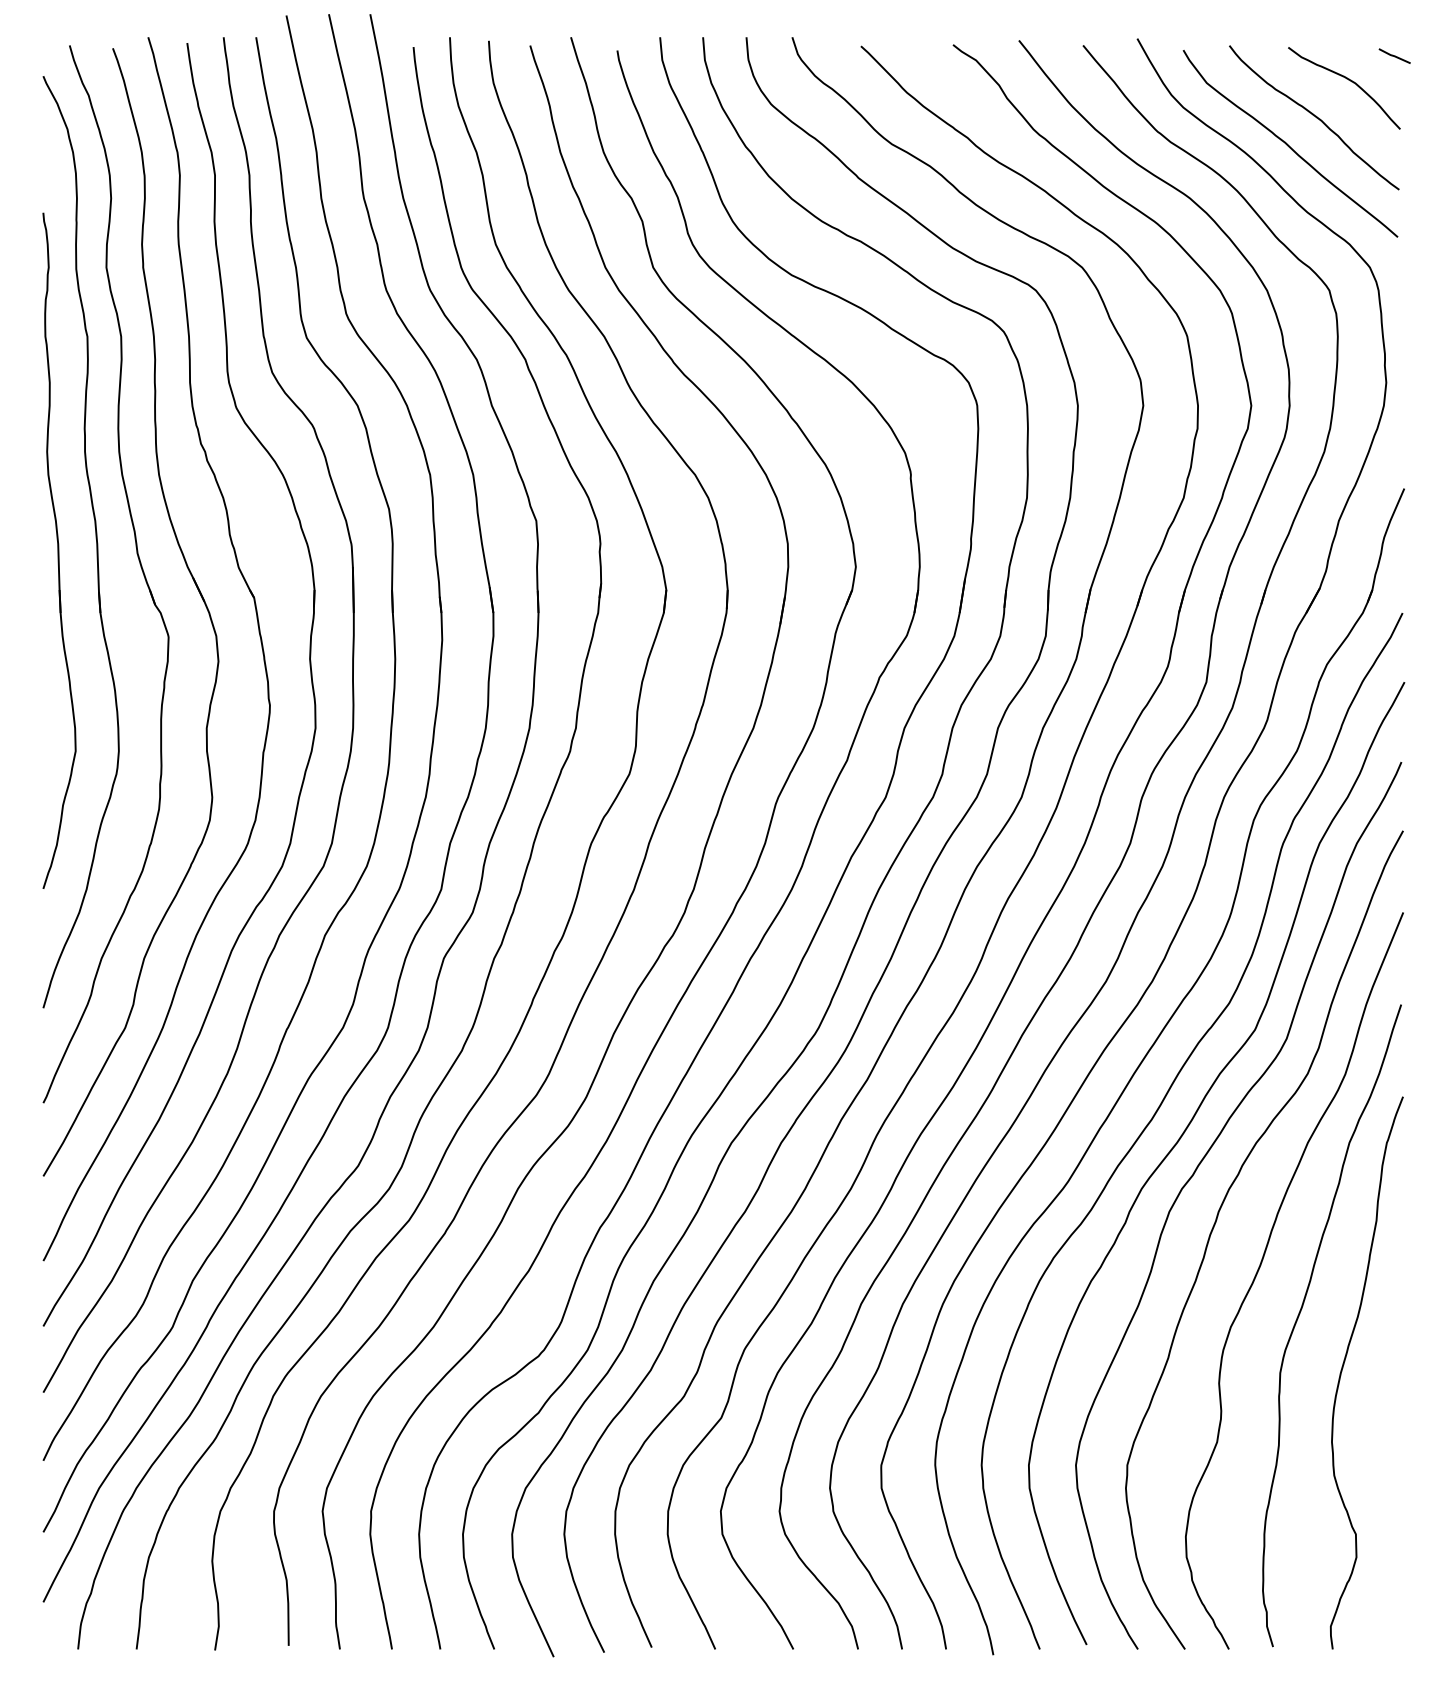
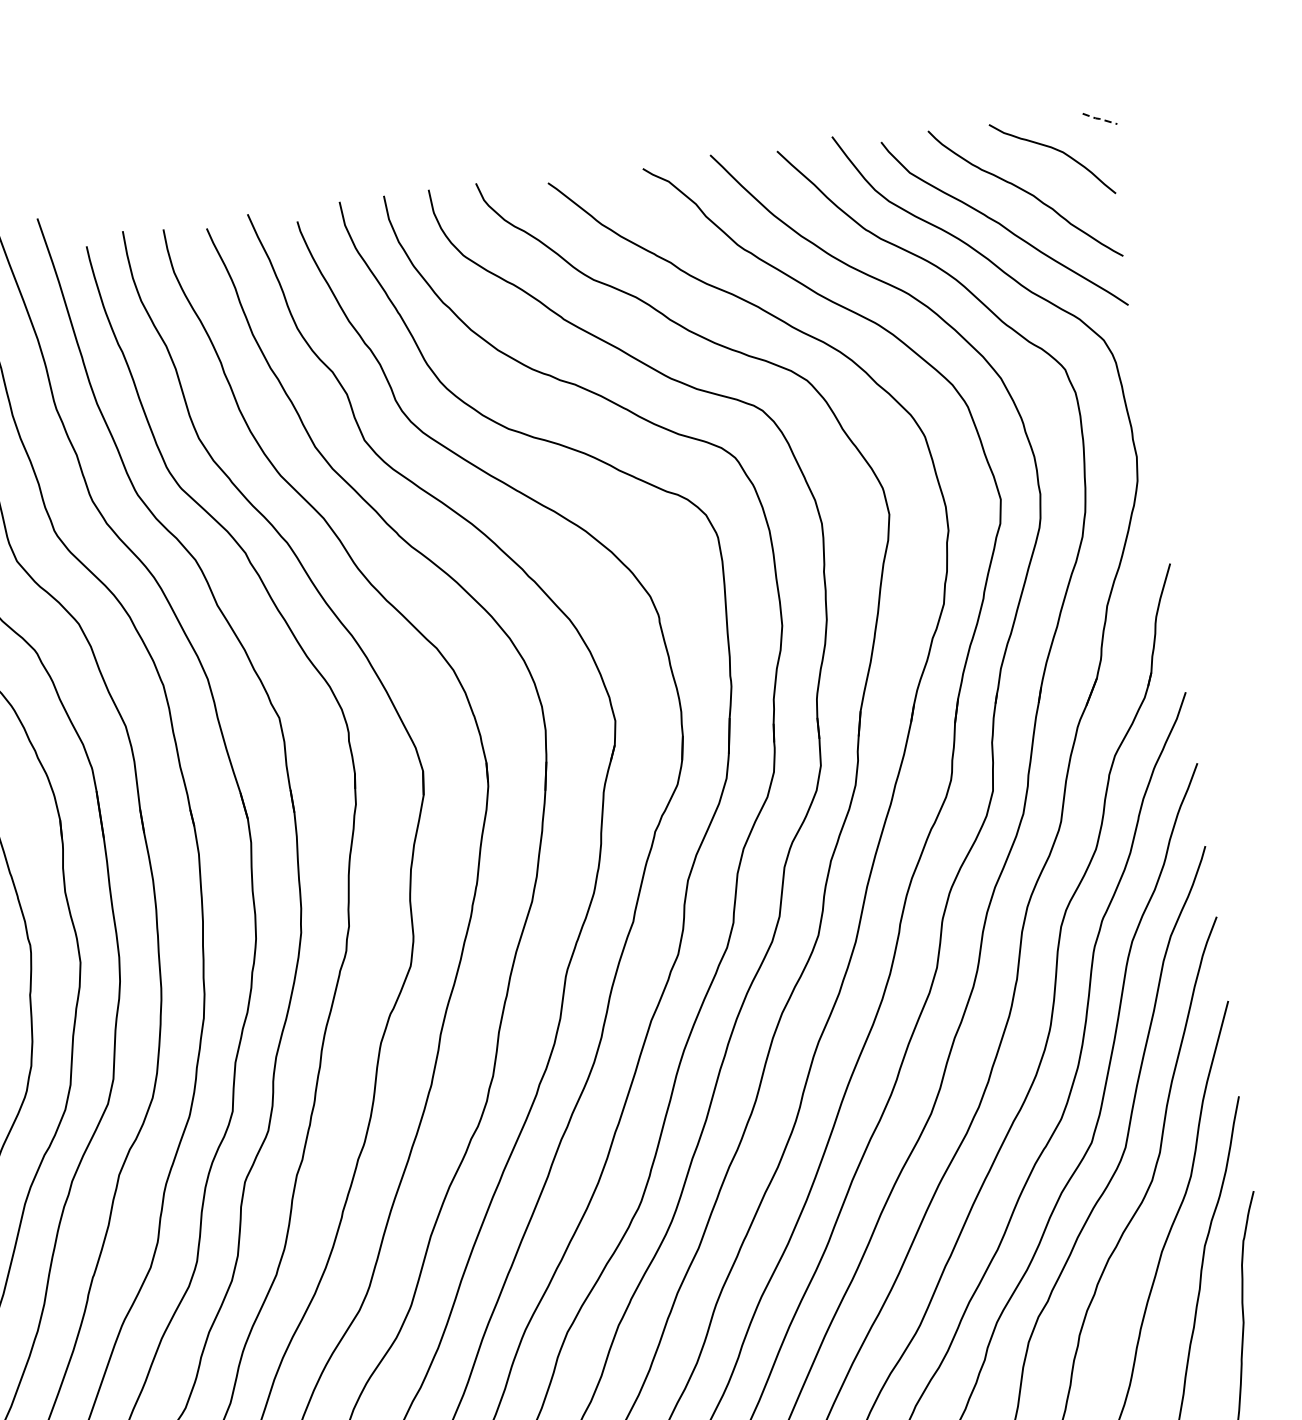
line: (1394, 56) -> (1099, 119), solid -> dashed

